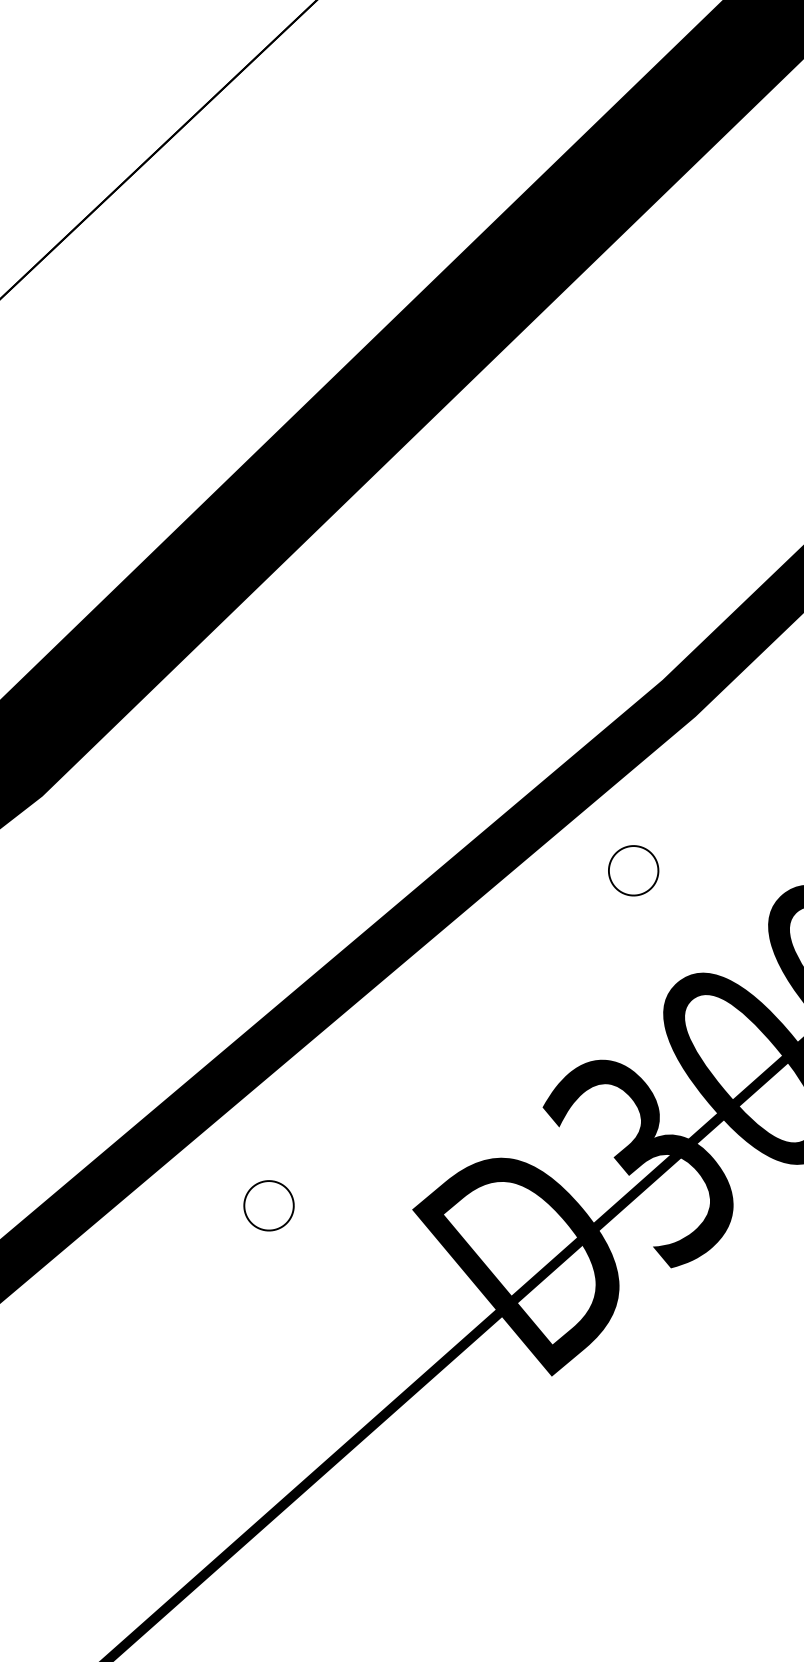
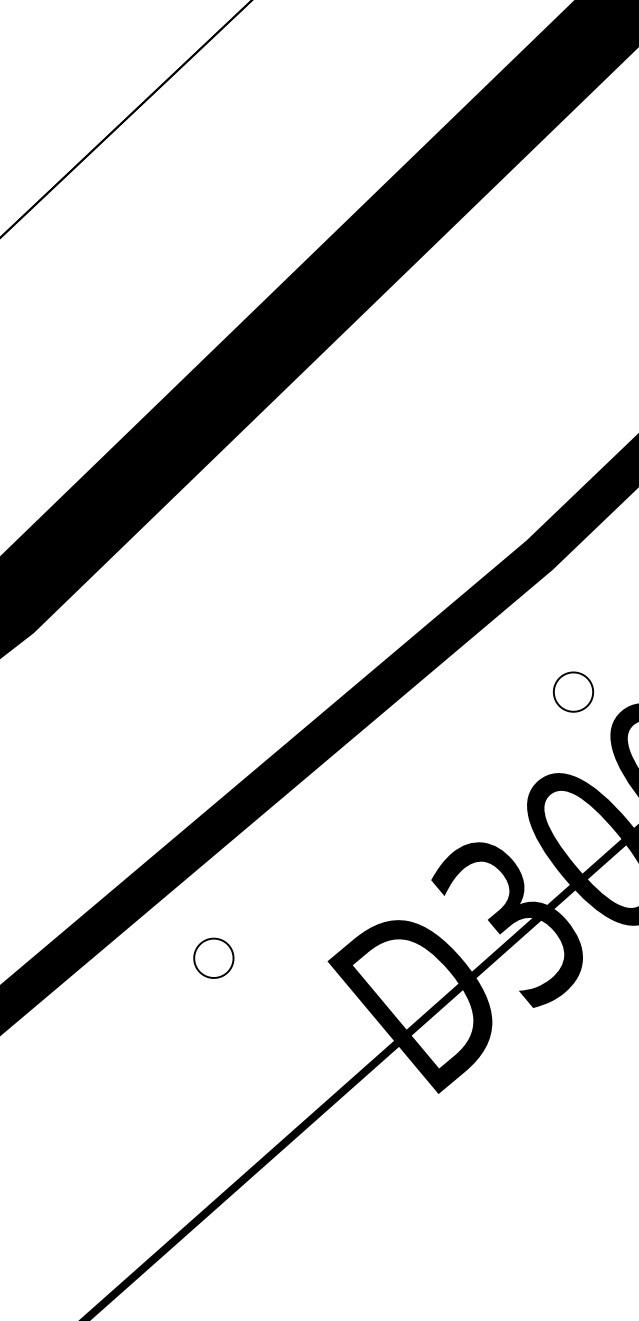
part: (633, 870) -> (573, 691), moved

